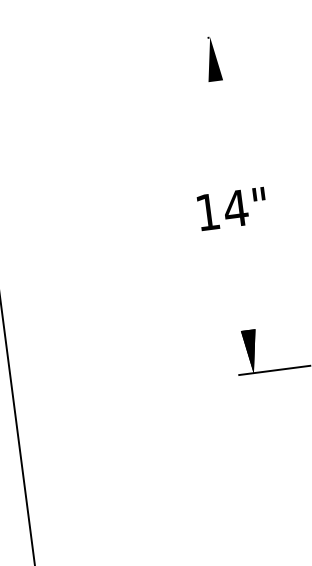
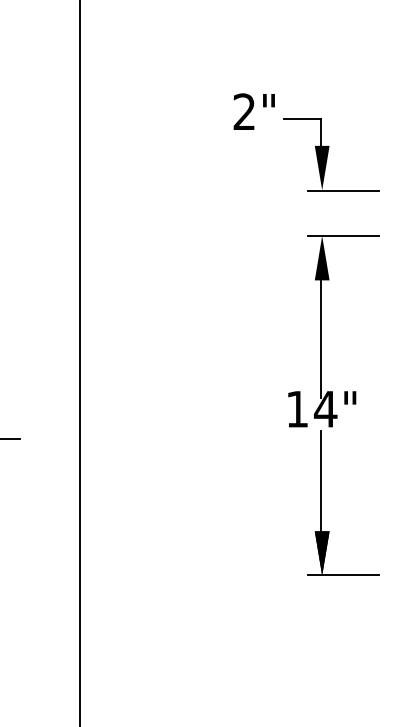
line: (230, 35) -> (342, 236), added
line: (221, 135) -> (320, 334), added
line: (240, 283) -> (320, 484), added

